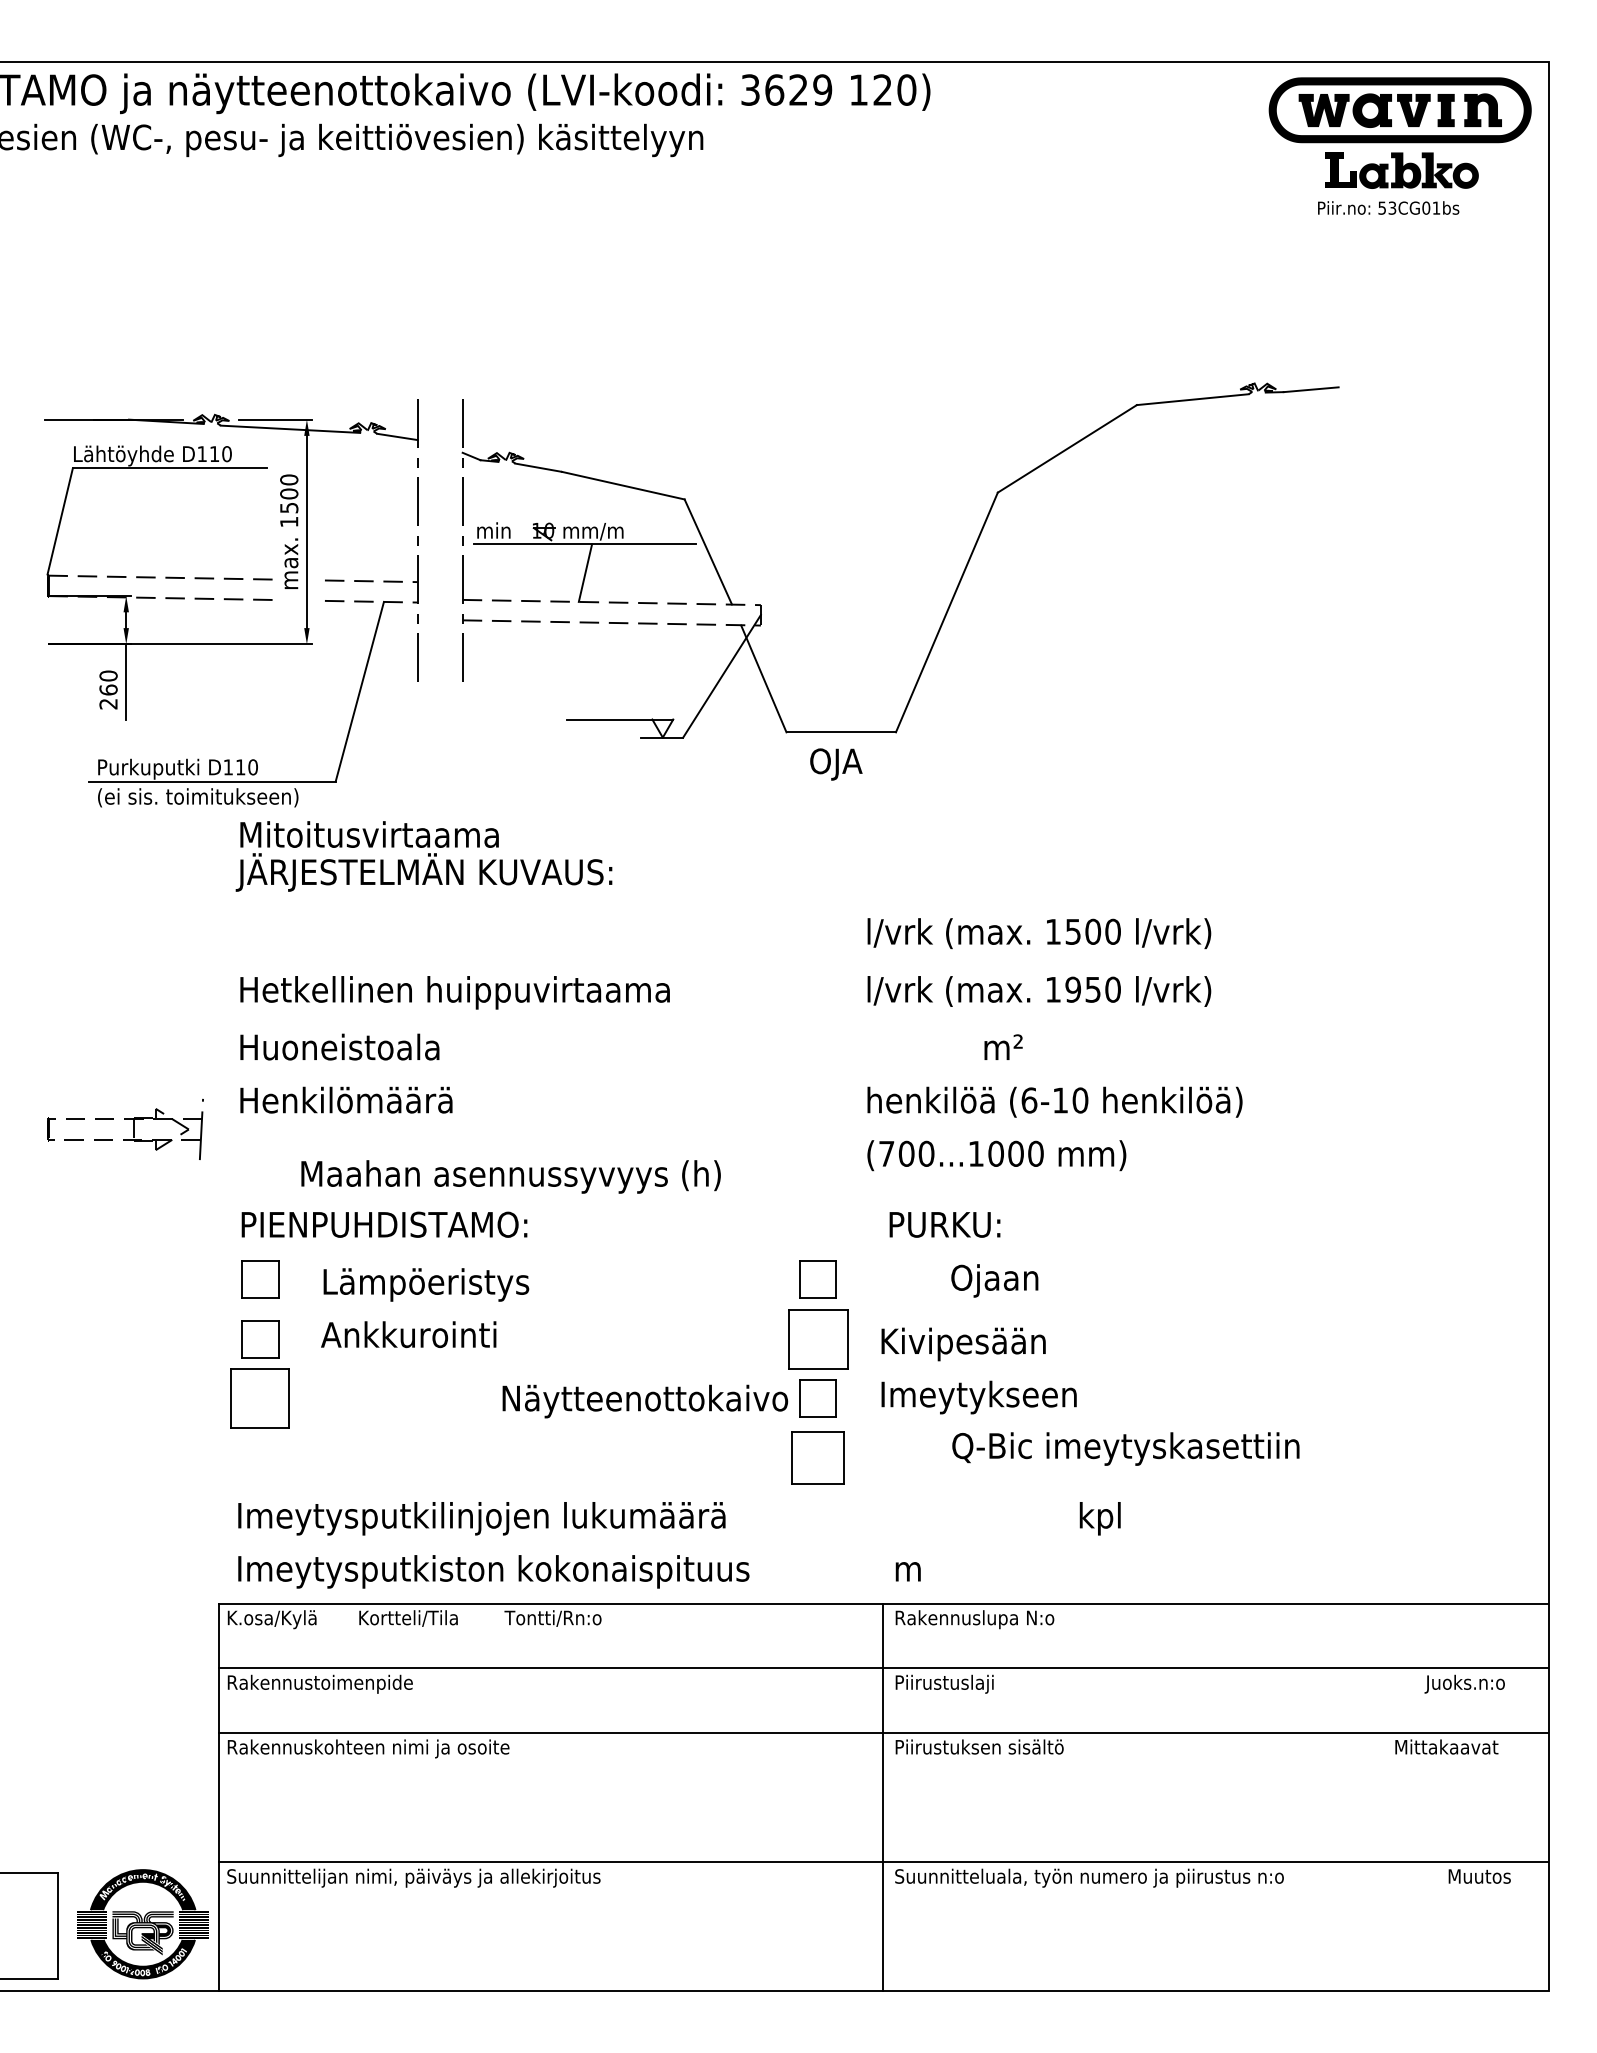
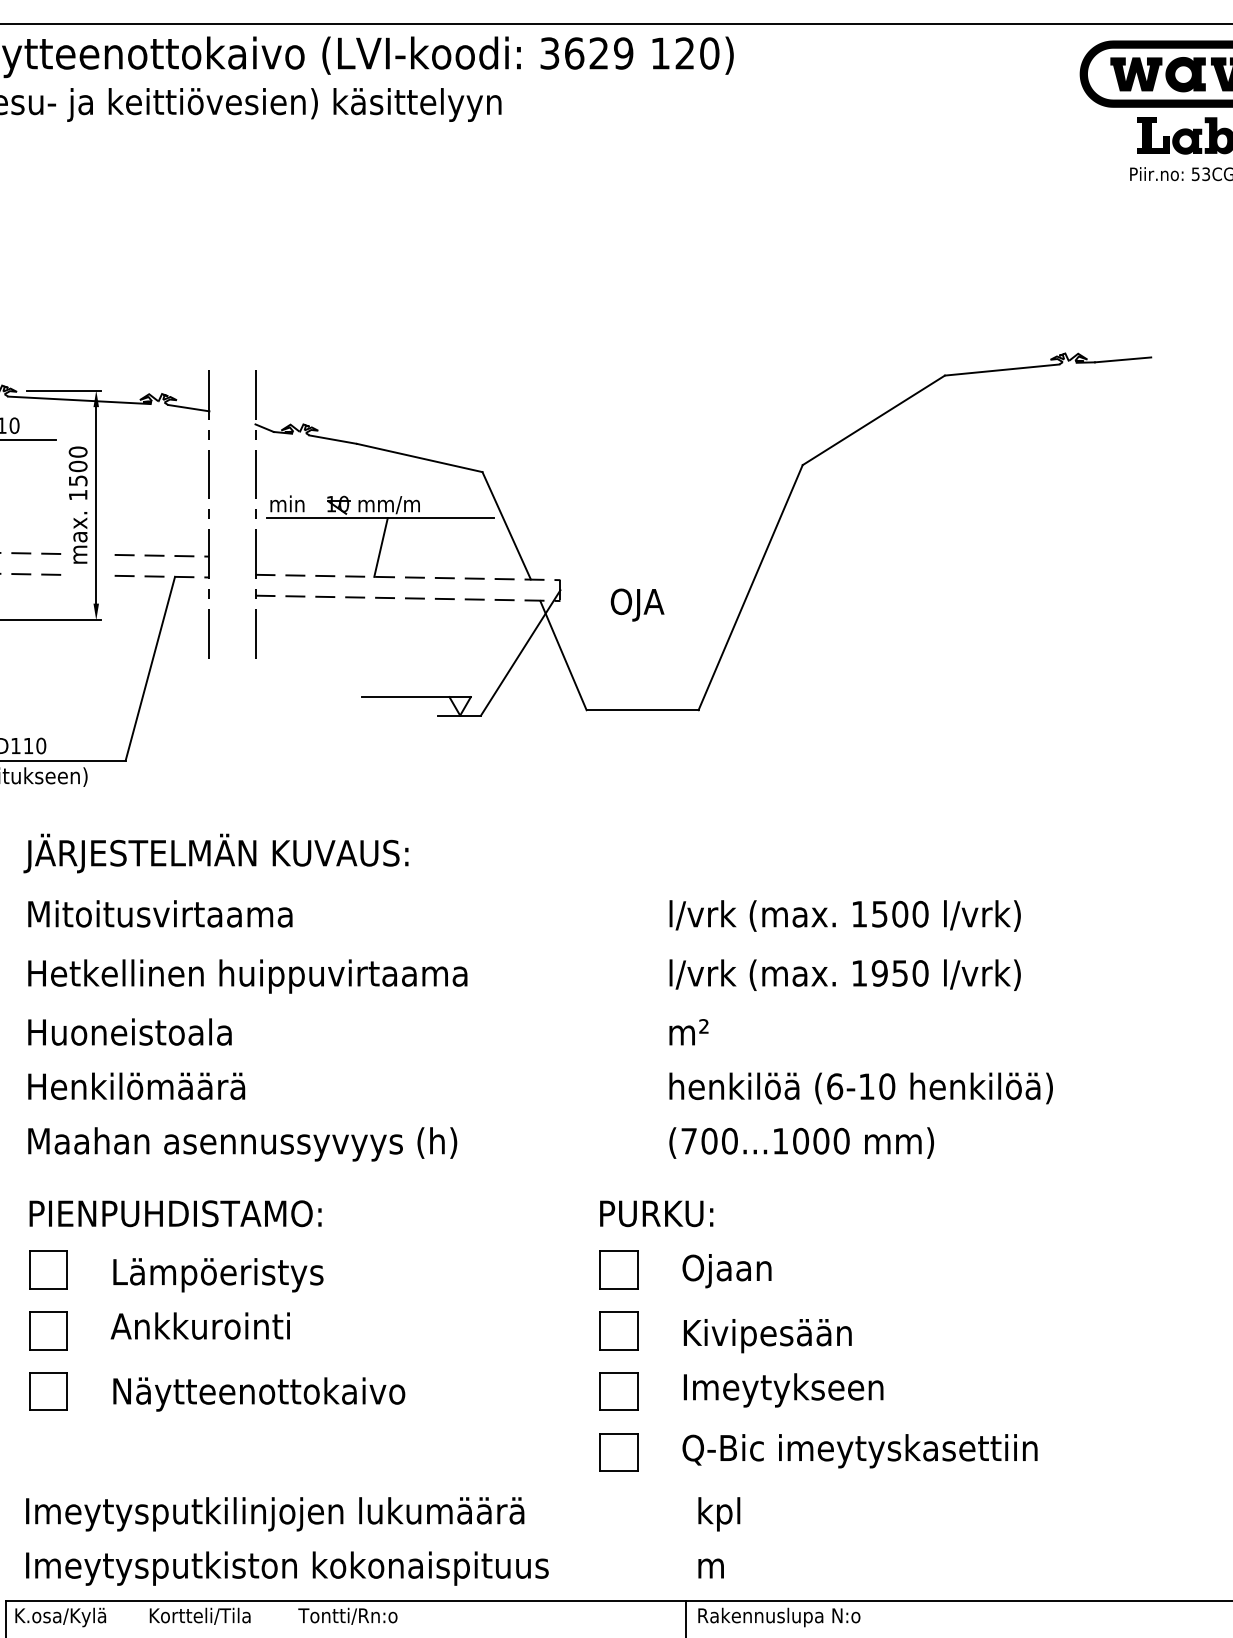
text: (836, 764) -> (637, 605), moved
text: (369, 834) -> (160, 913), moved
text: (1003, 1046) -> (688, 1031), moved
text: (510, 1176) -> (242, 1143), moved
text: (944, 1224) -> (656, 1213), moved
text: (994, 1280) -> (726, 1270), moved
part: (817, 1339) -> (618, 1331), size x0.62
part: (260, 1398) -> (48, 1391), size x0.62
text: (645, 1401) -> (259, 1394), moved
text: (1125, 1448) -> (859, 1450), moved
part: (817, 1458) -> (618, 1452), size x0.71
text: (1099, 1518) -> (718, 1514), moved

